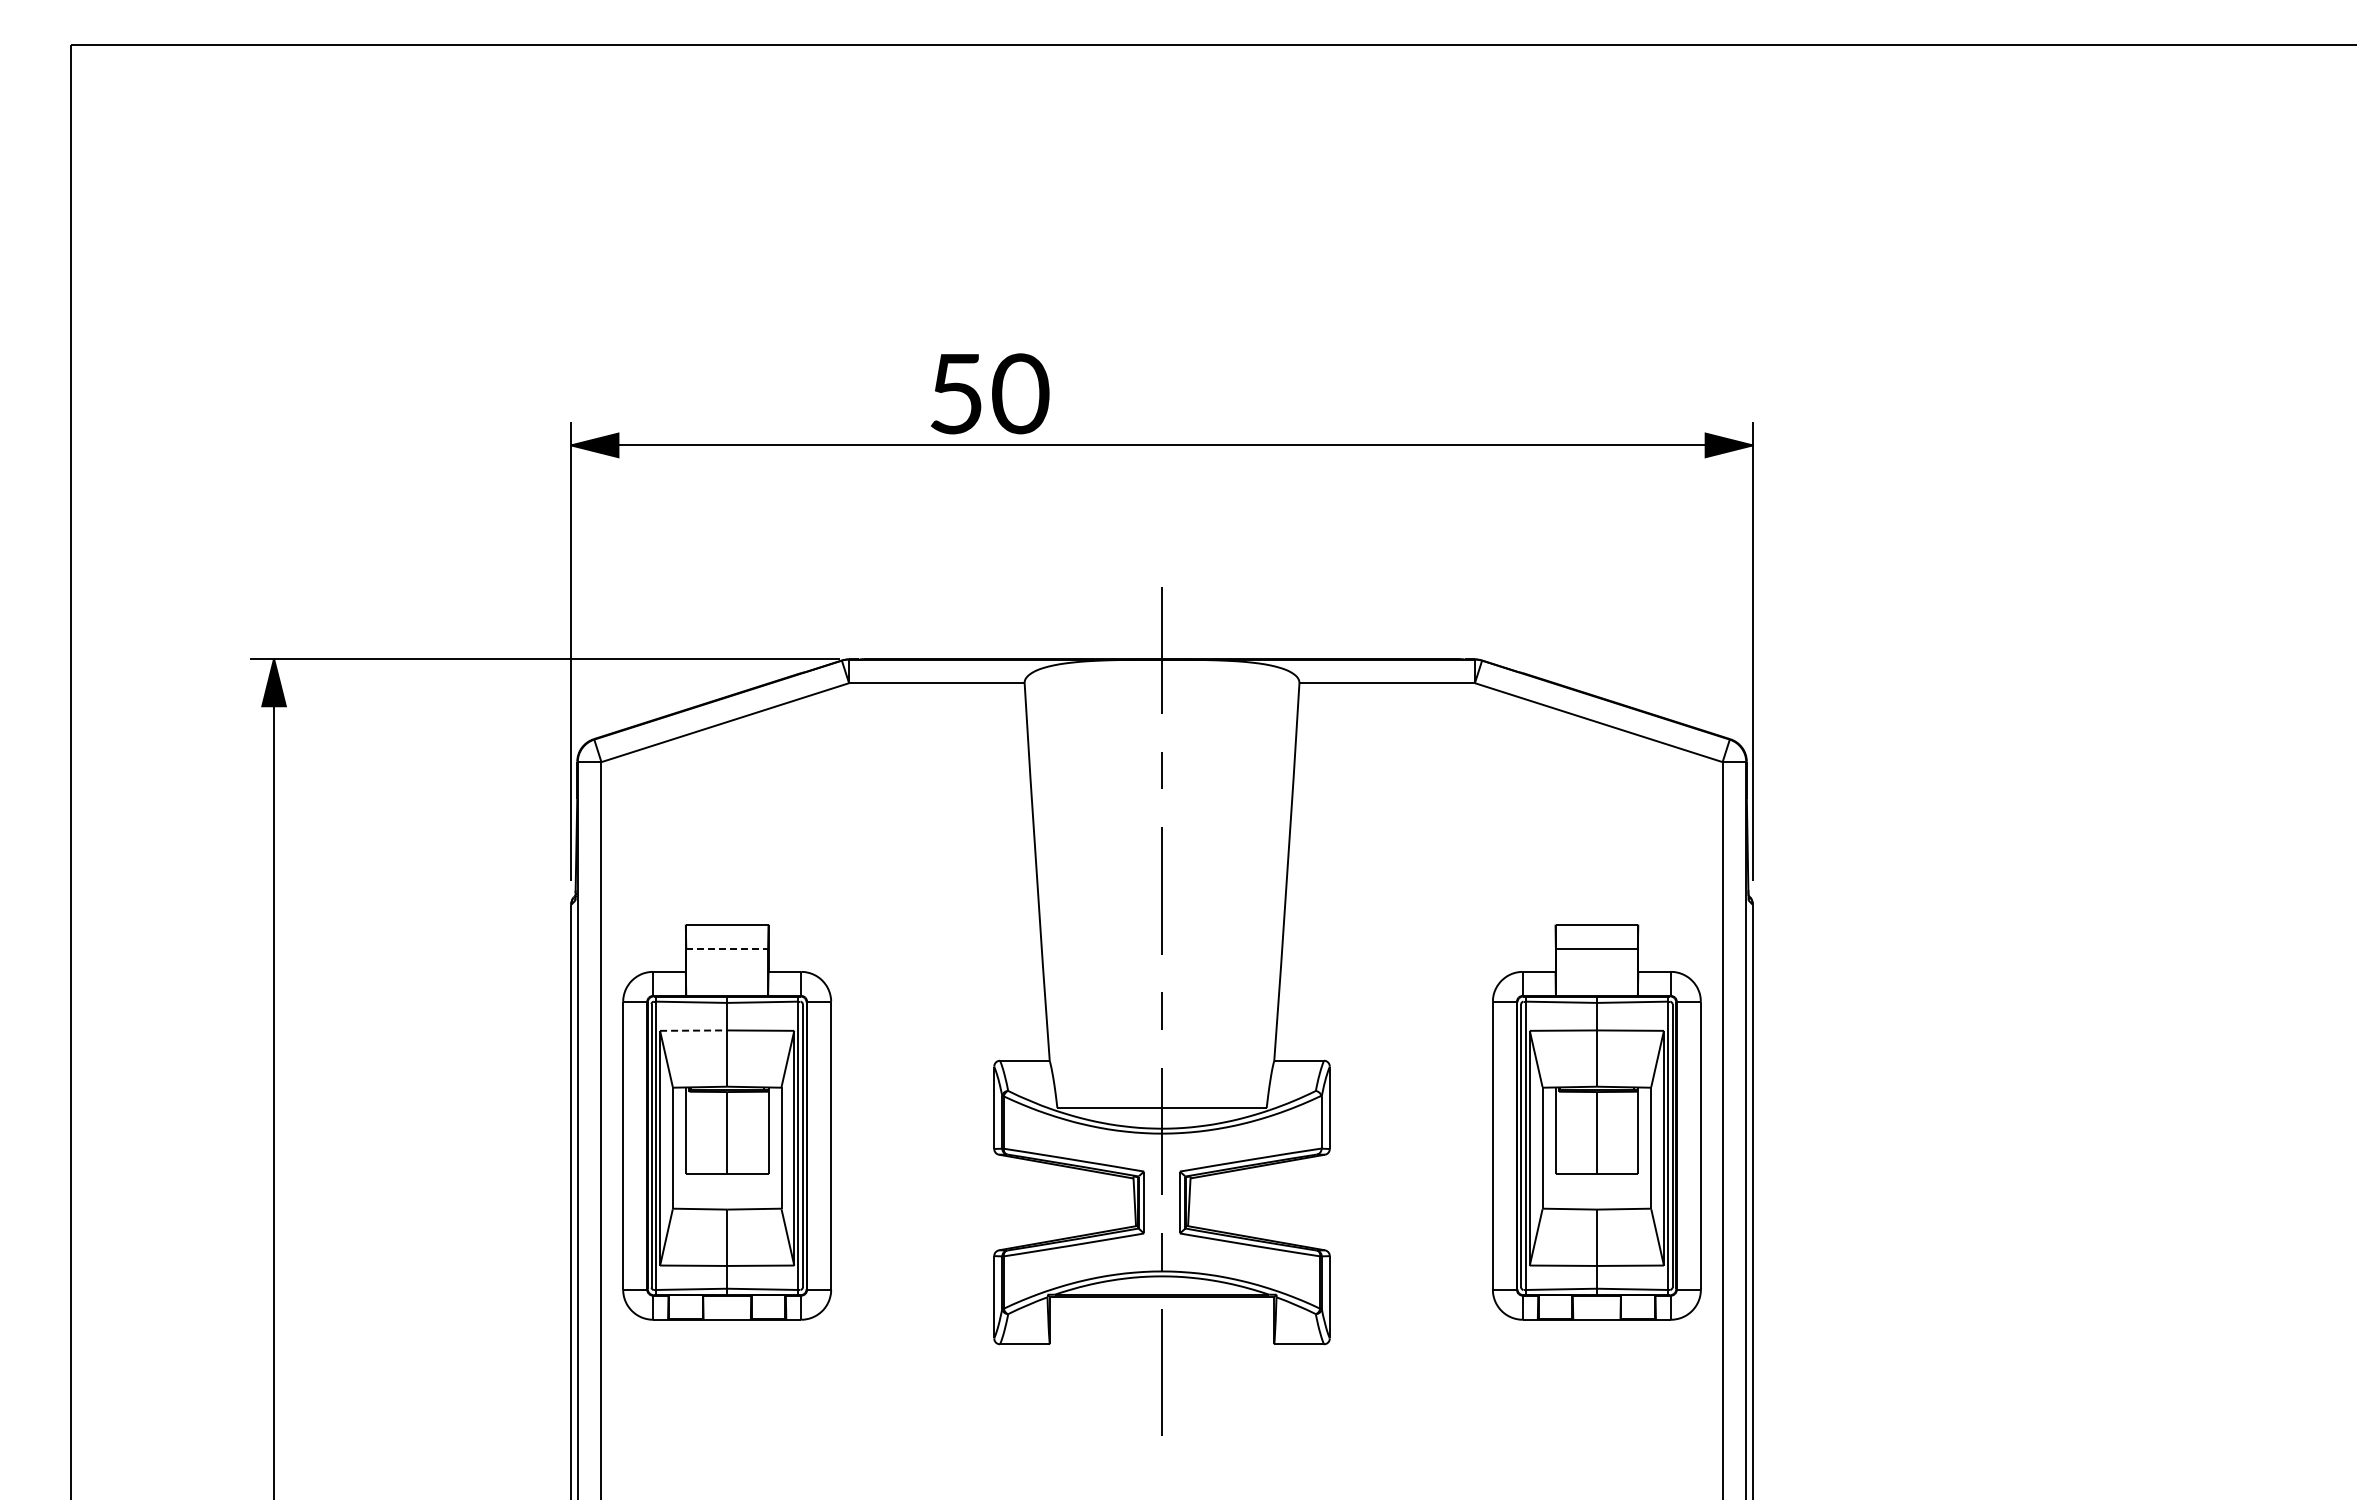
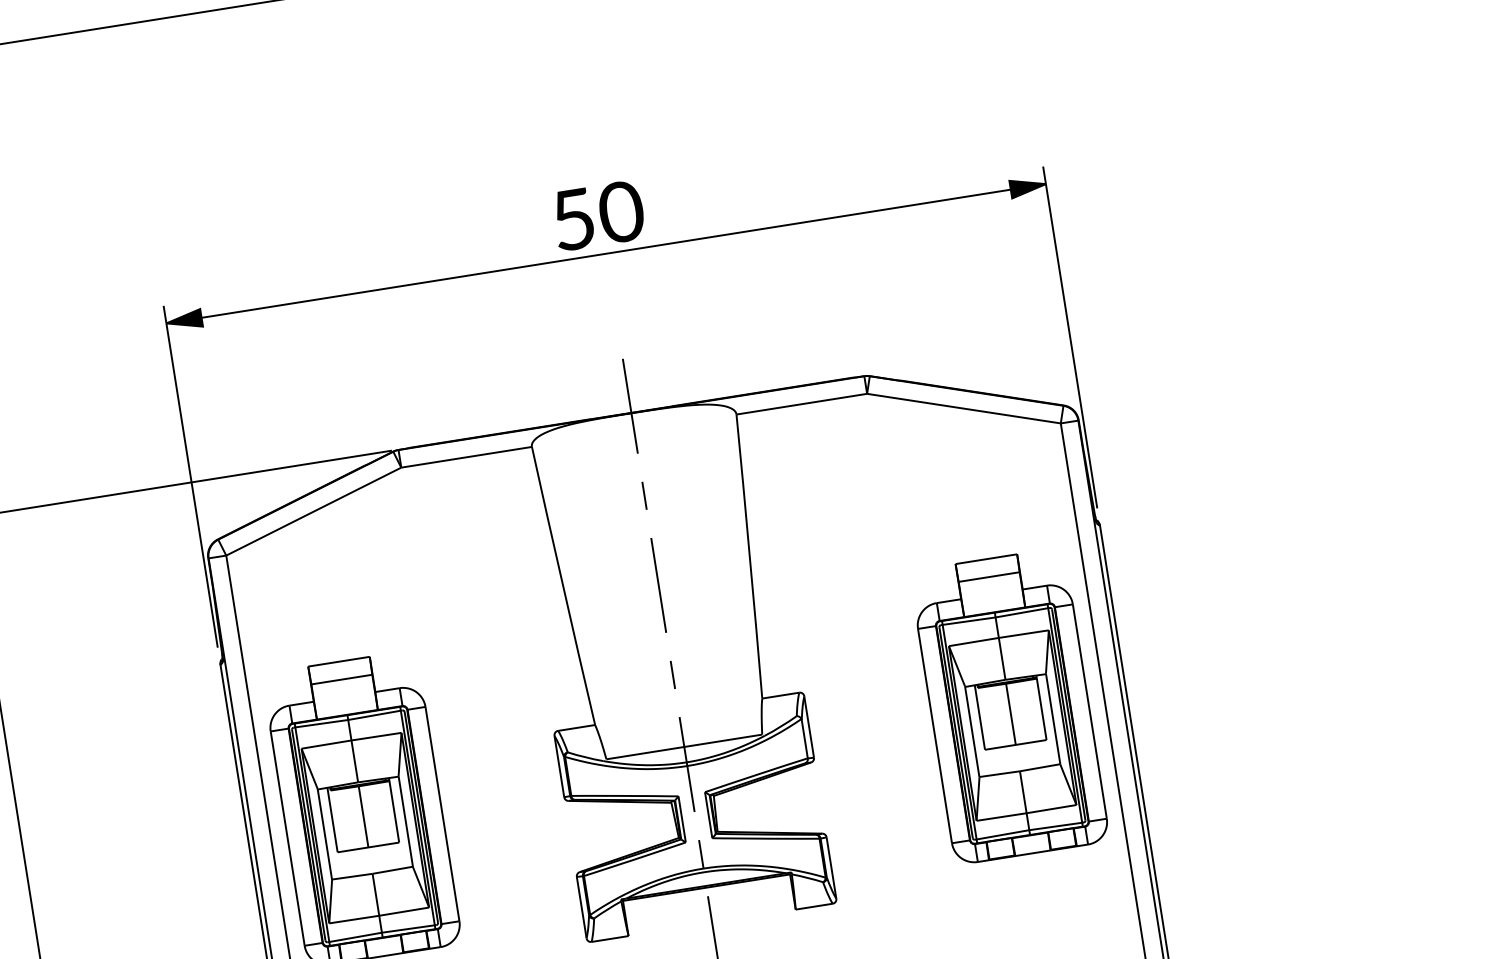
text: (990, 393) -> (598, 215), moved
line: (727, 948) -> (342, 679), dashed -> solid
line: (693, 1030) -> (326, 744), dashed -> solid

